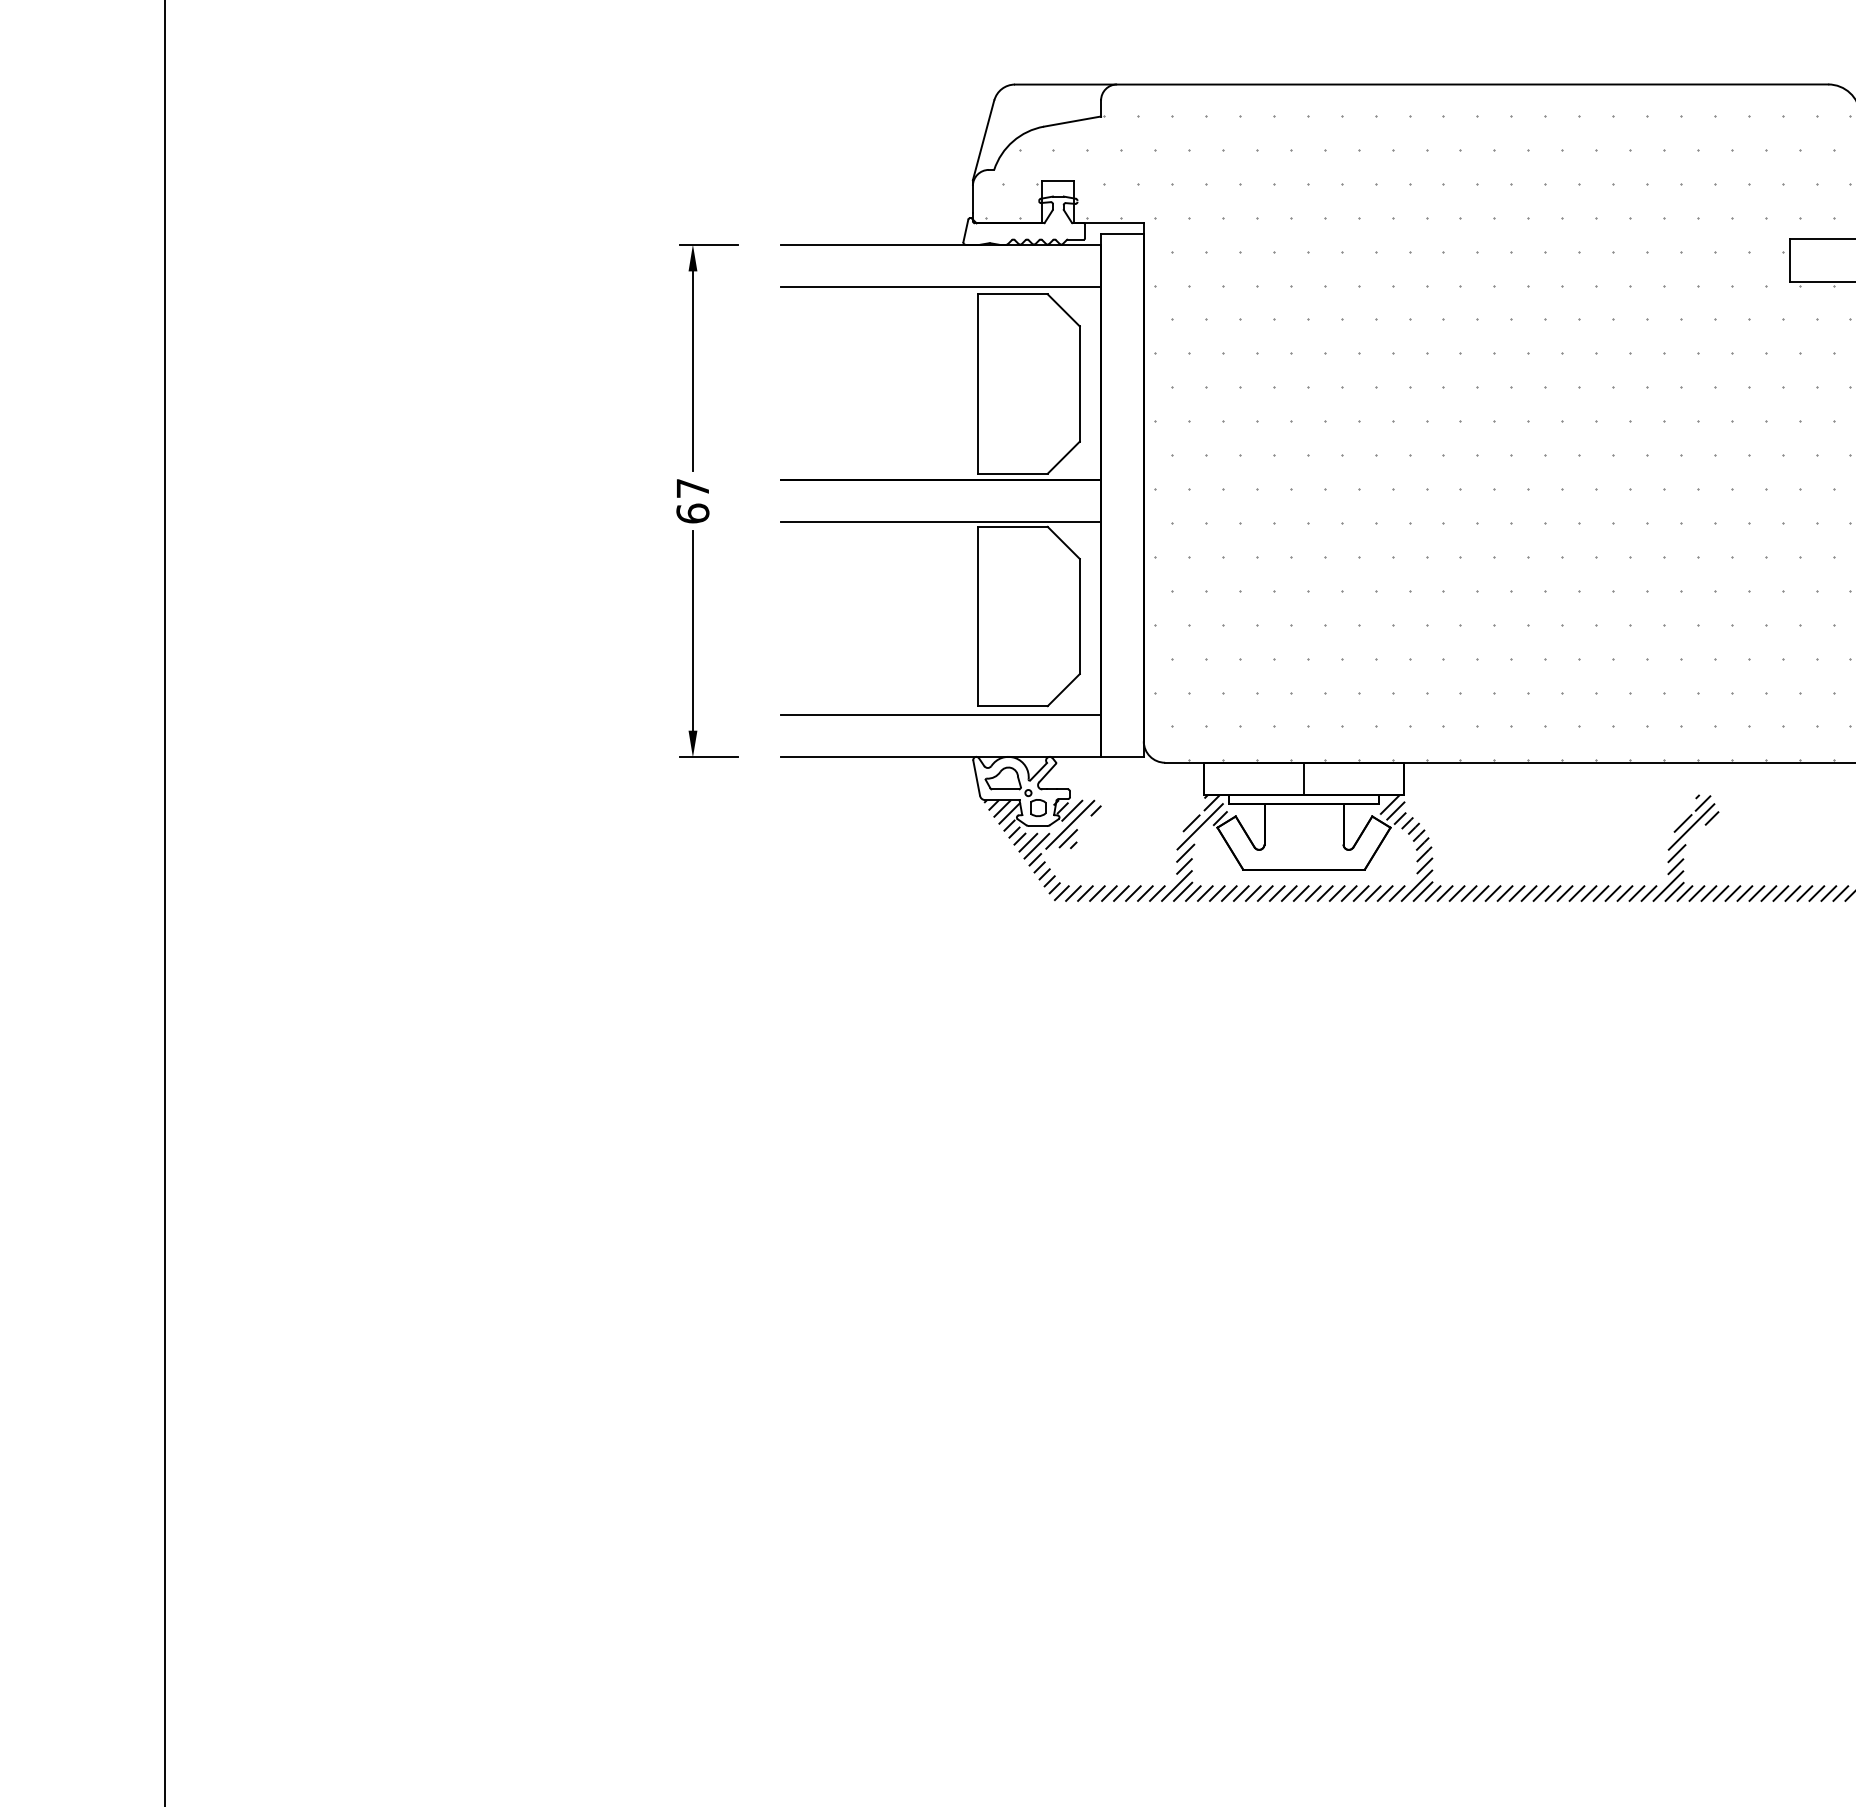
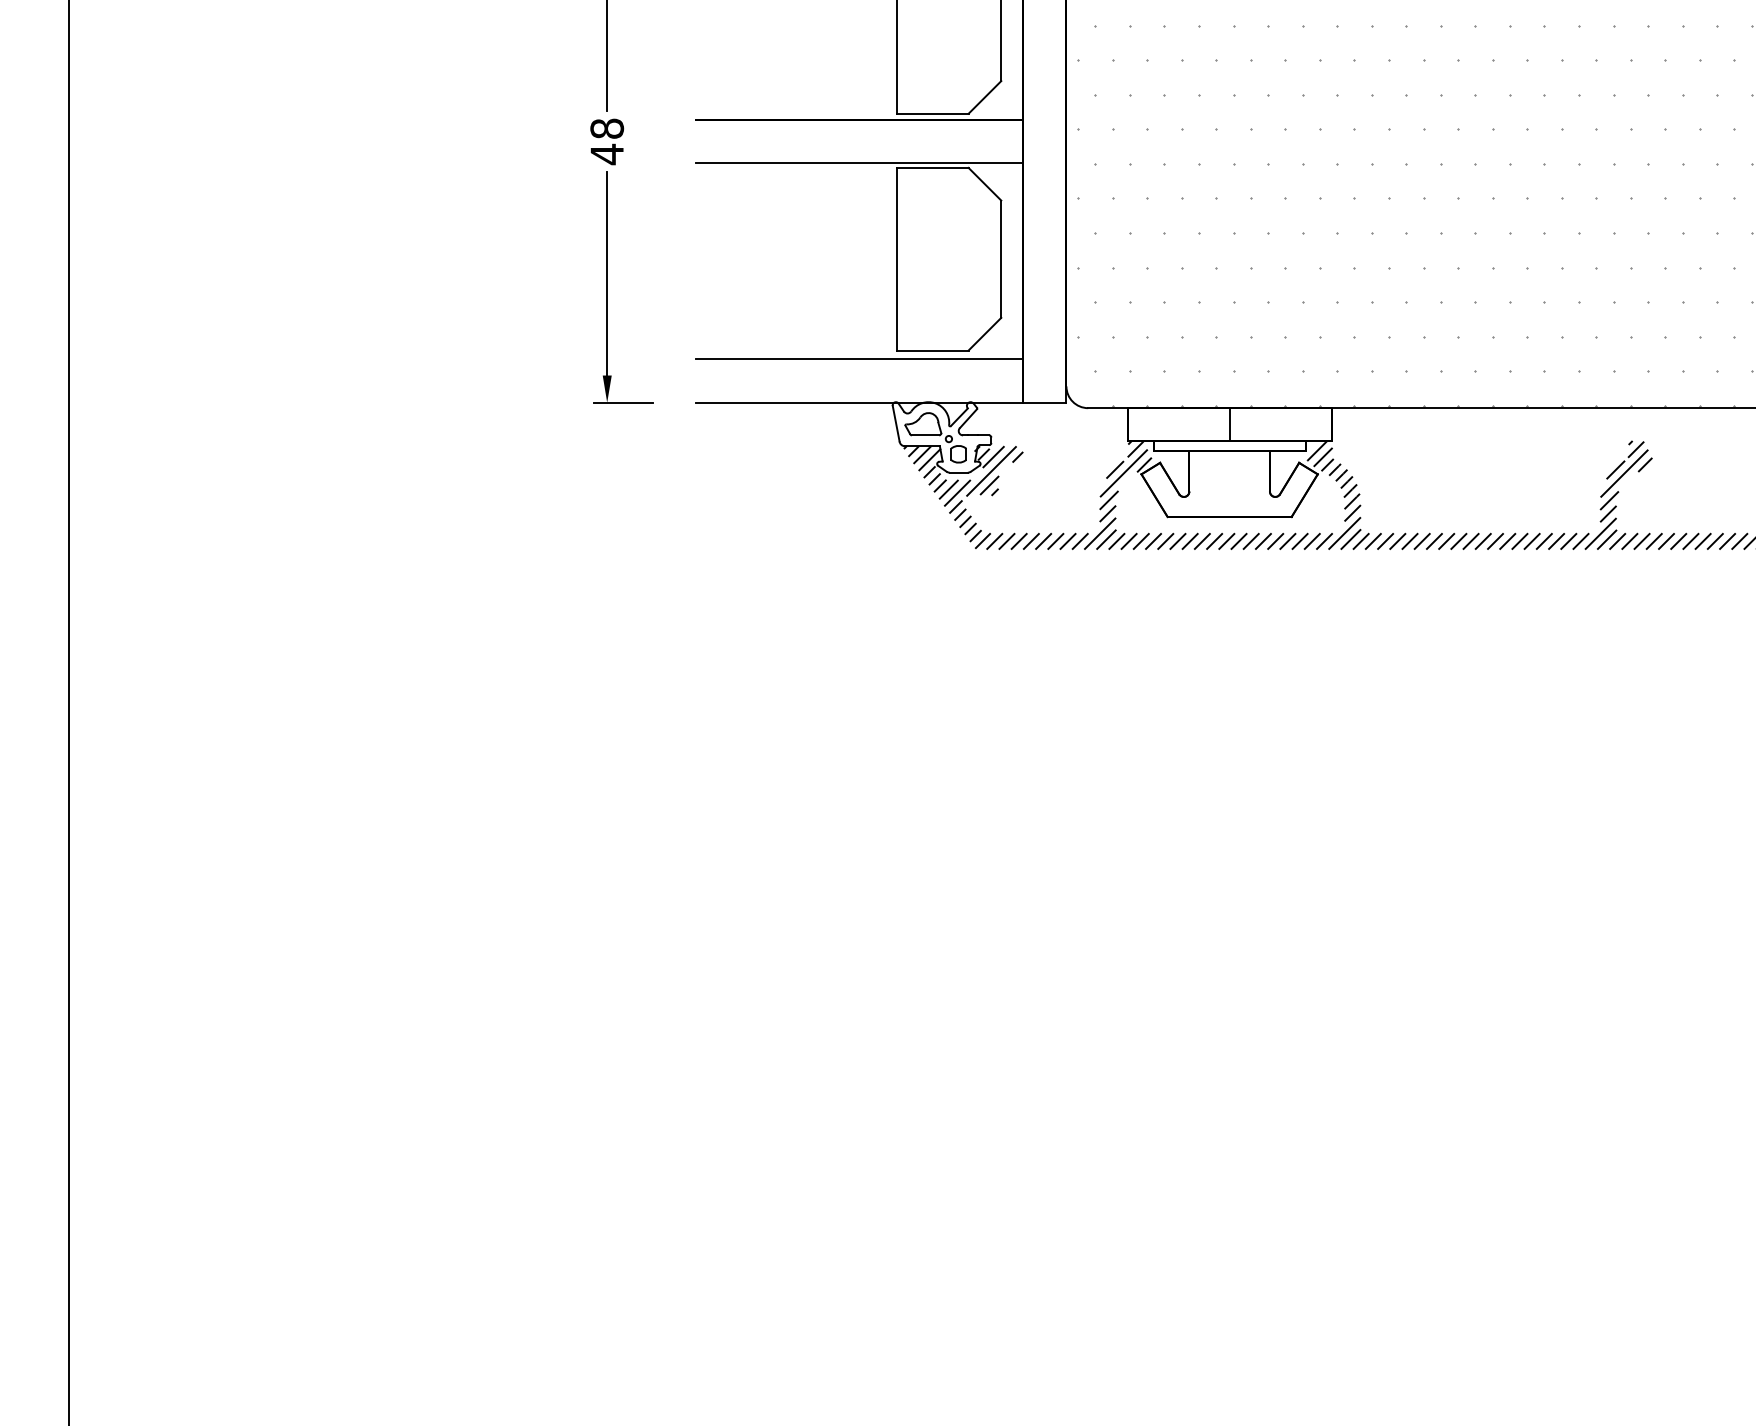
text: (692, 501) -> (606, 142), 67 -> 48

